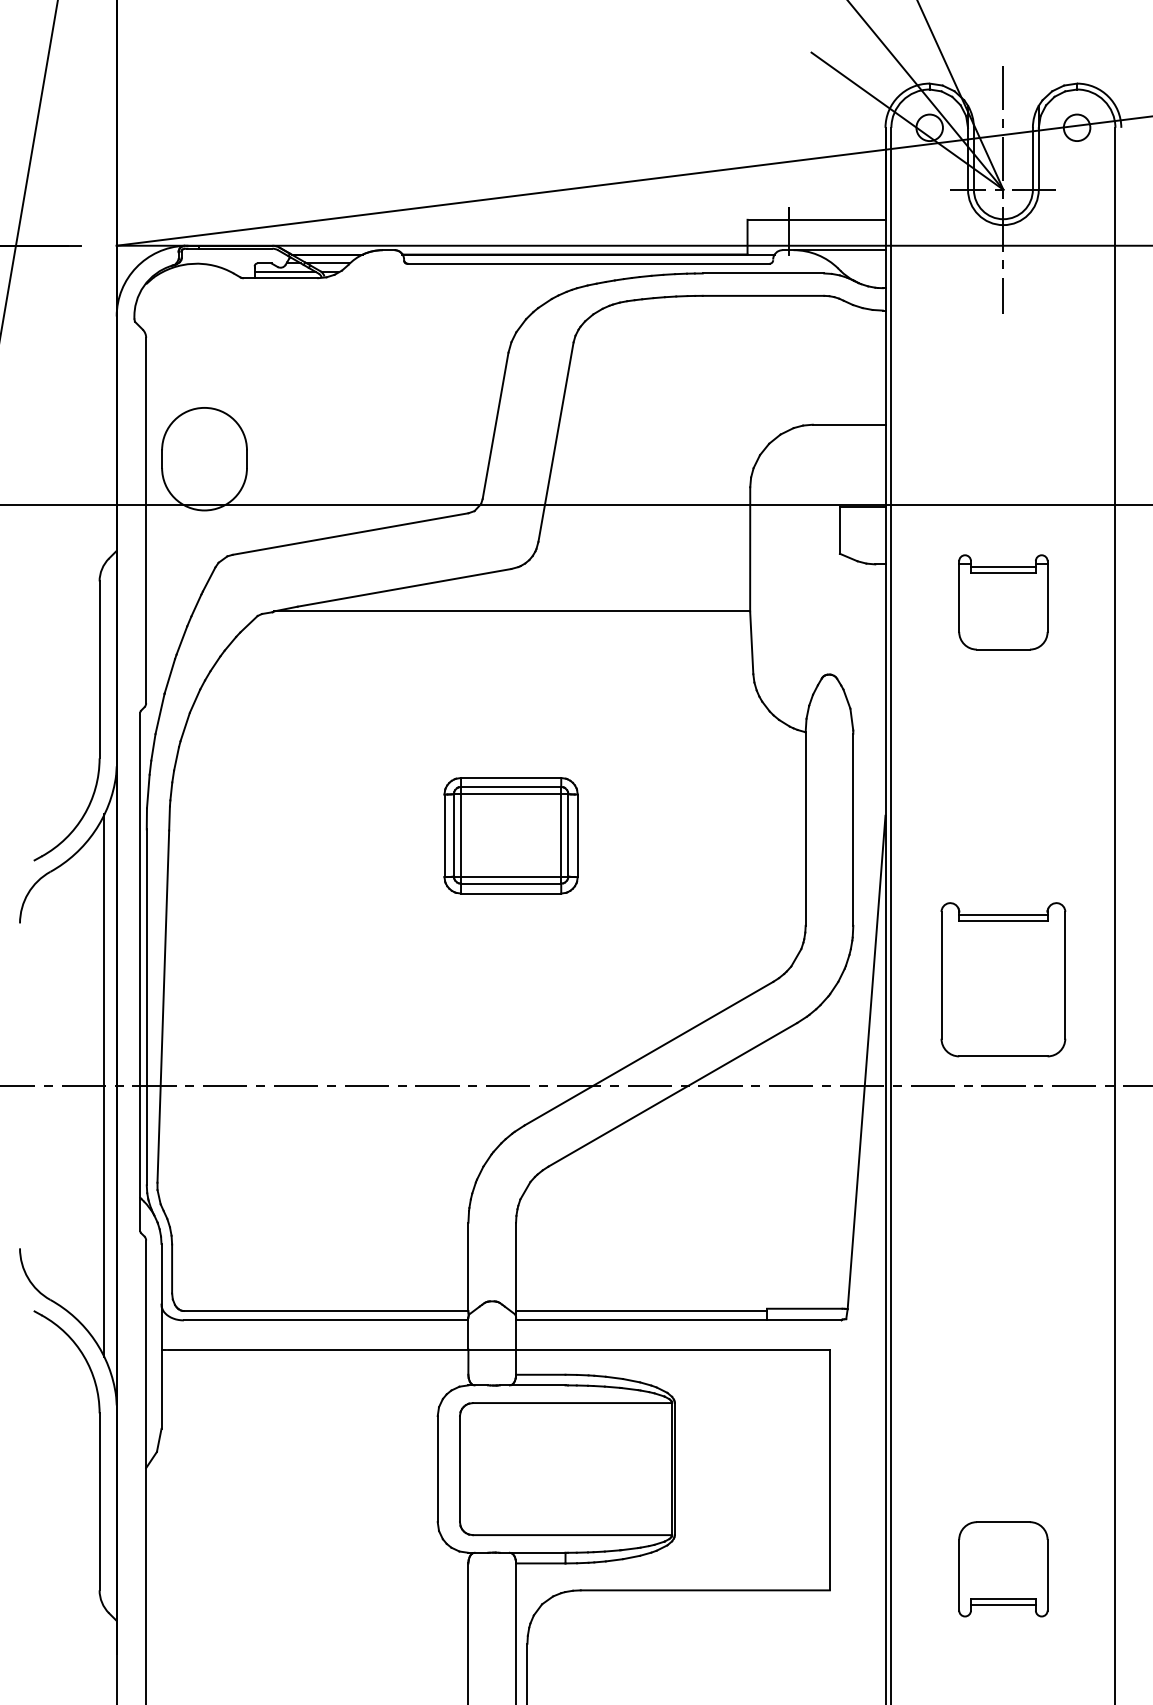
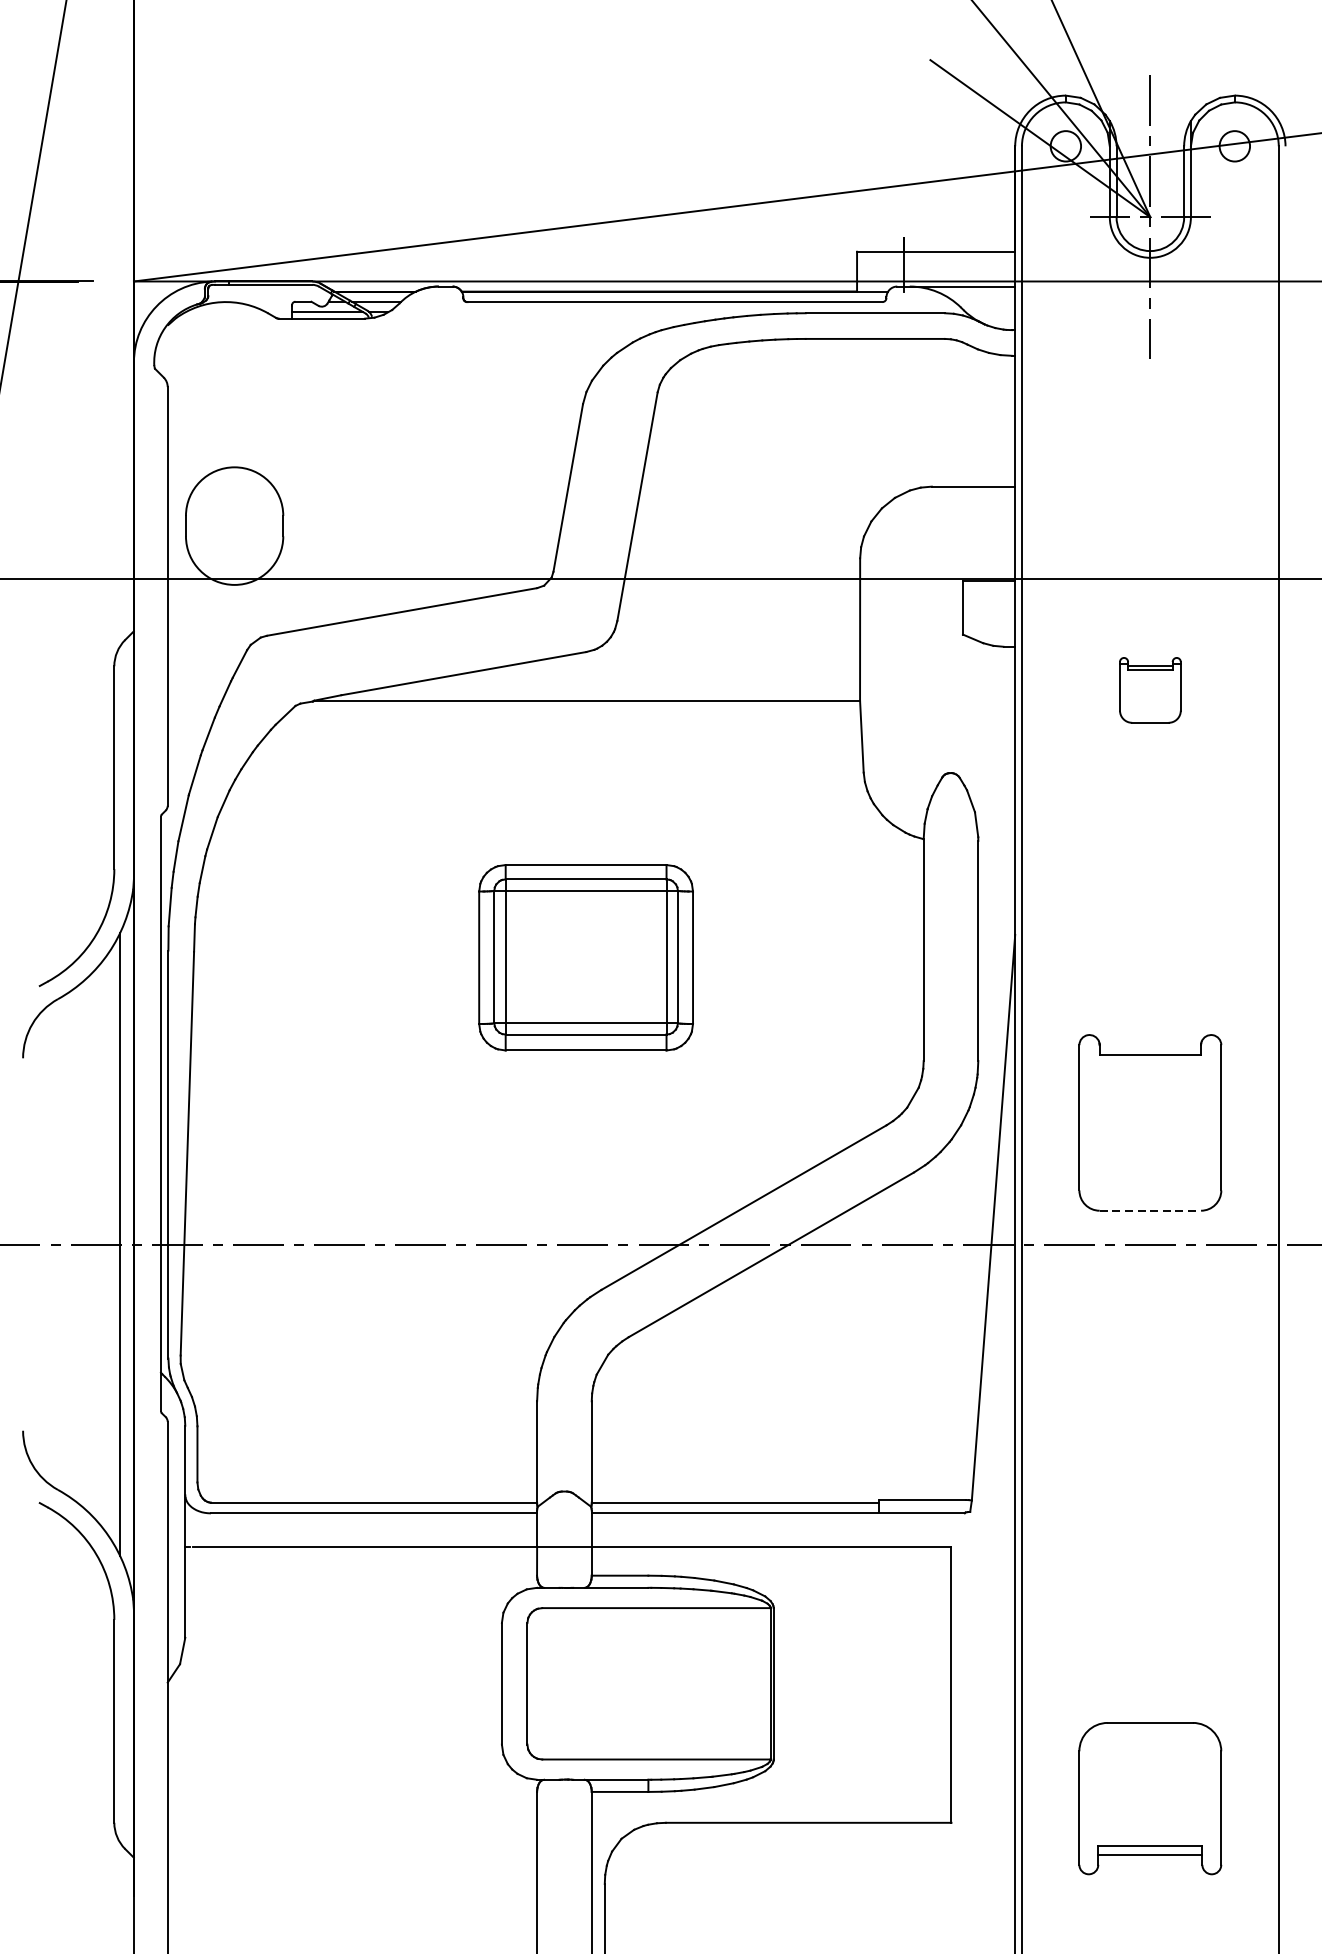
part: (1003, 602) -> (1150, 690), size x0.6
part: (510, 835) -> (585, 957), size x1.4
line: (1003, 914) -> (1150, 1048), removed
line: (1003, 1056) -> (1150, 1210), solid -> dashed
part: (1003, 1569) -> (1150, 1798), size x1.4

